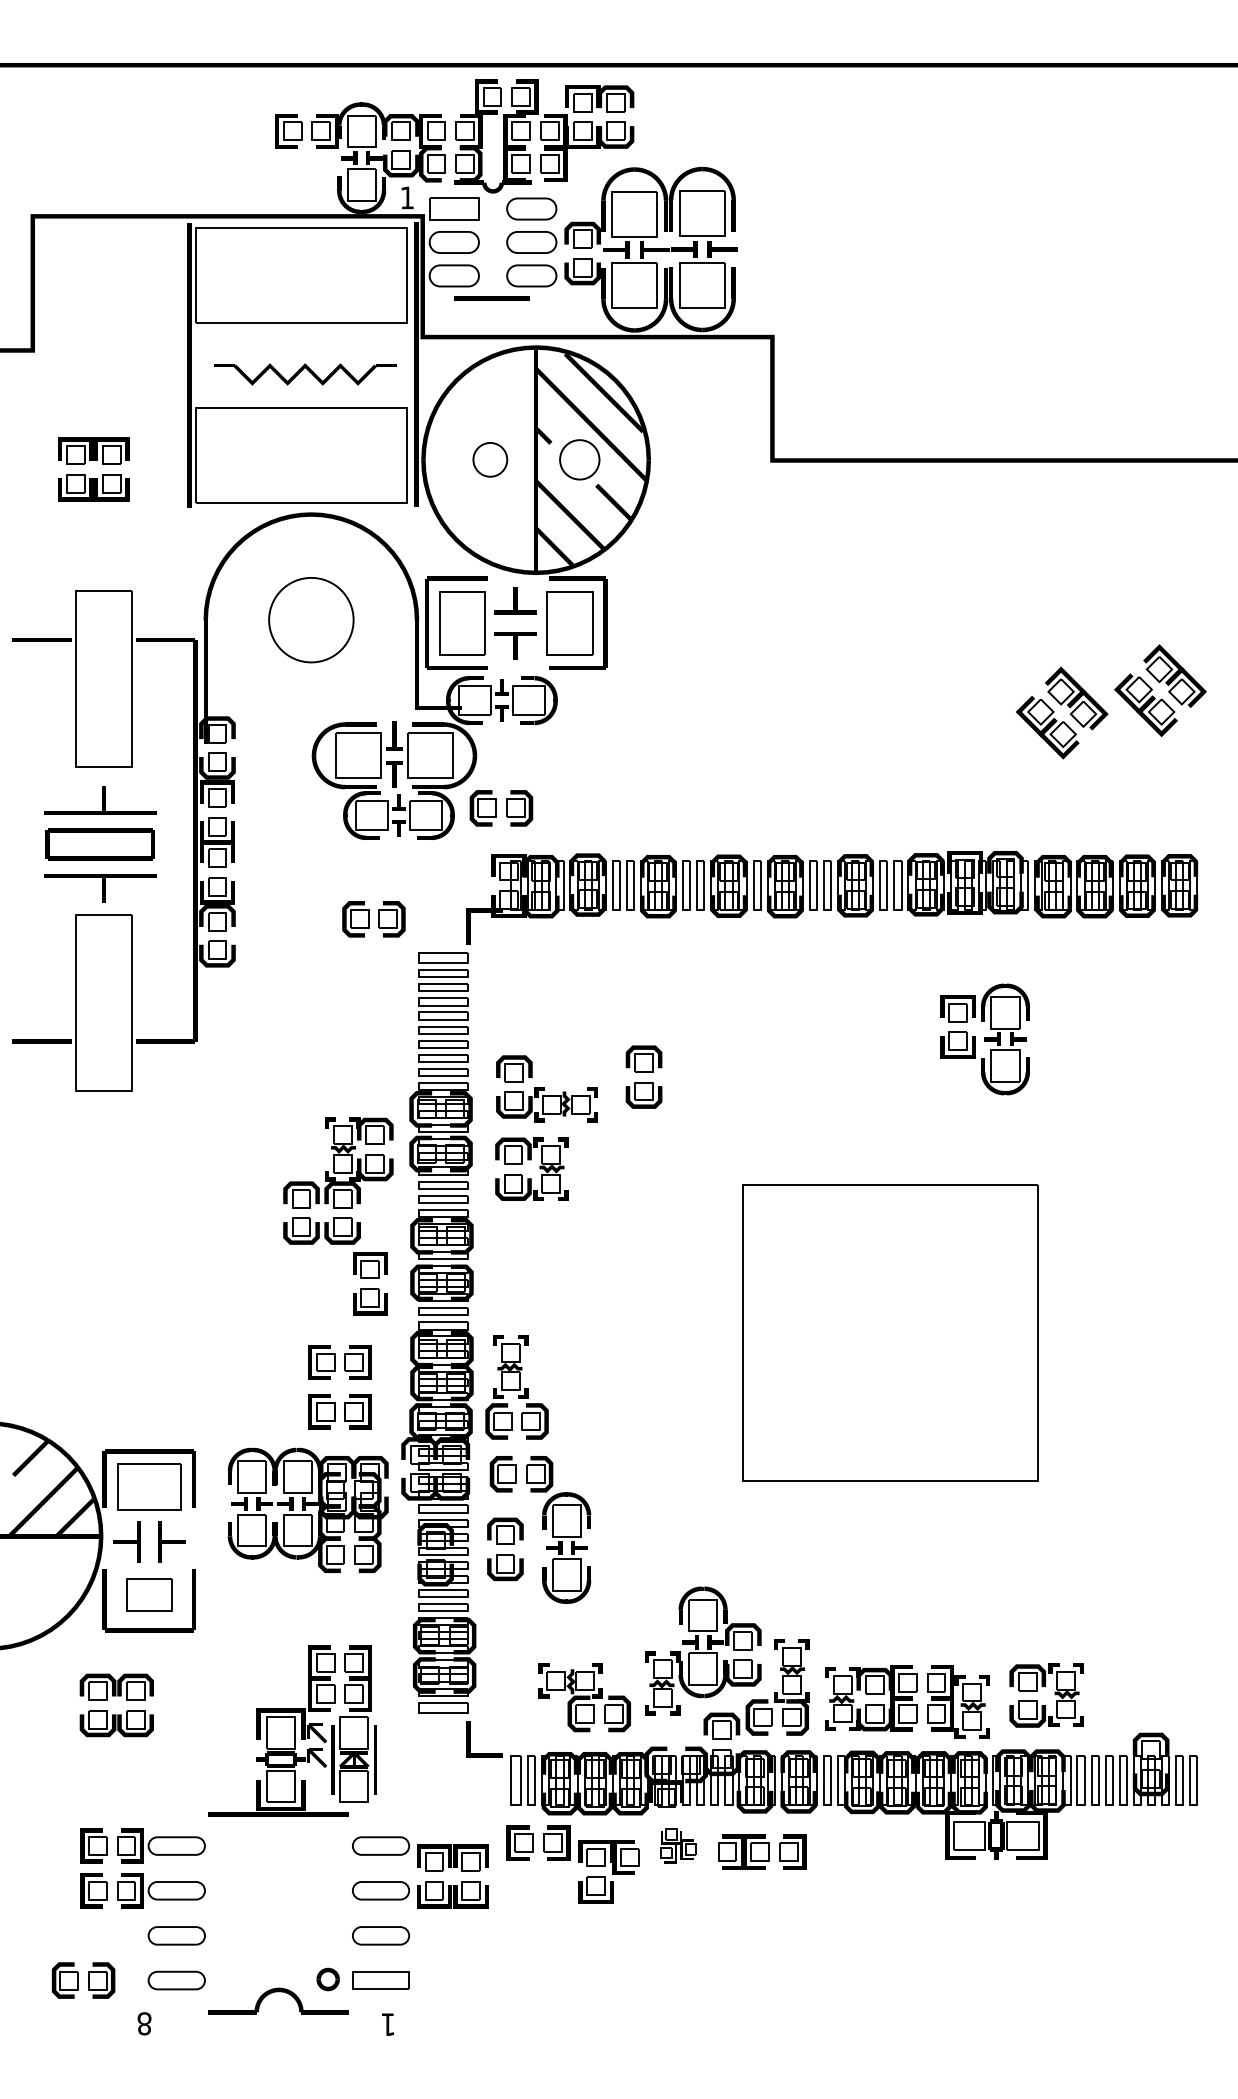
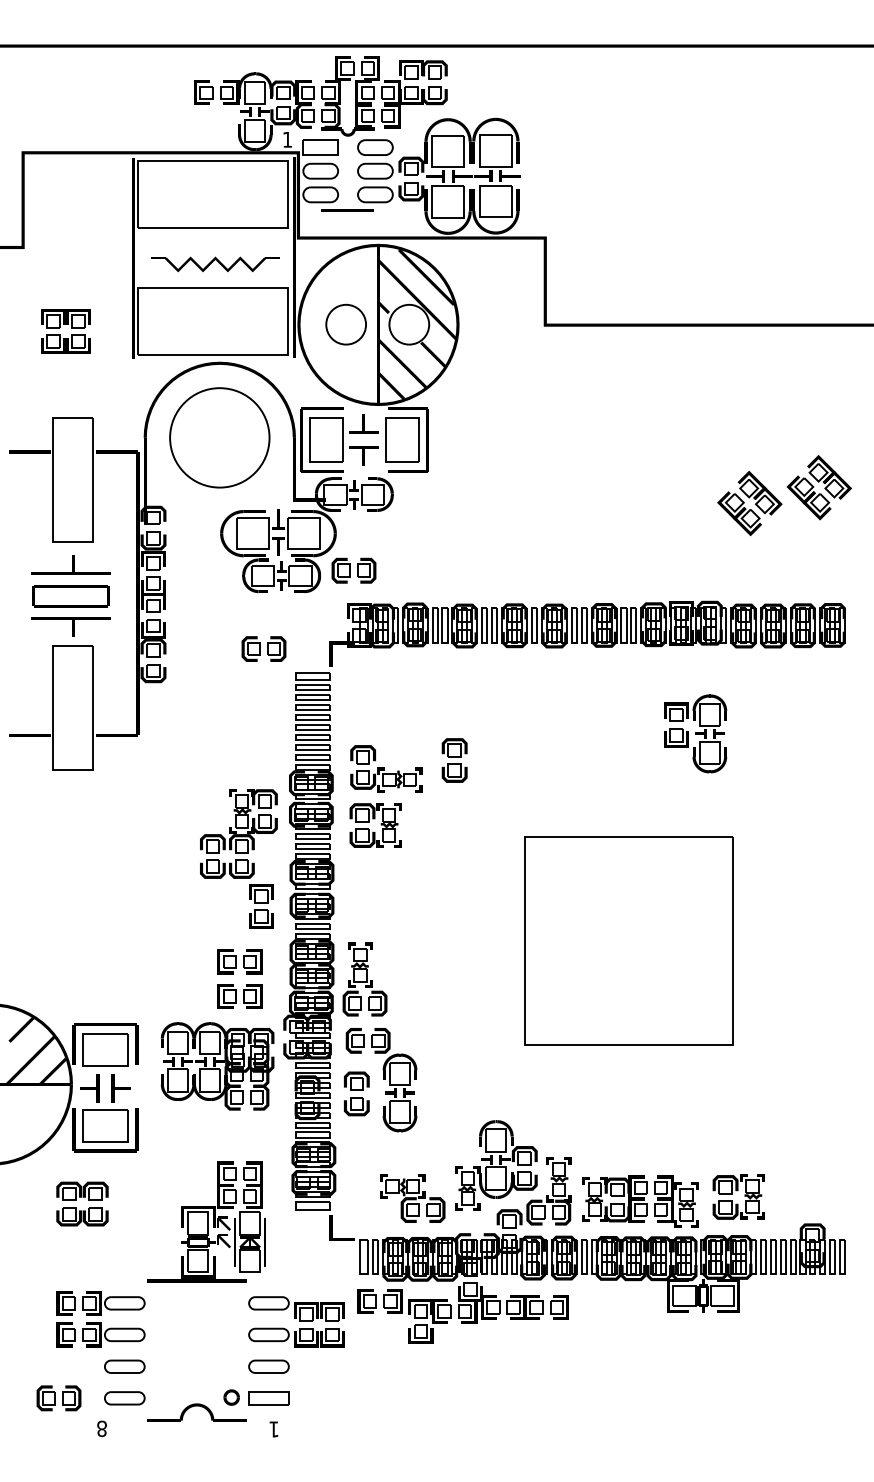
circle: (490, 459) -> (346, 324), size x1.67
circle: (579, 459) -> (409, 324), size x1.43
circle: (310, 619) -> (219, 437), size x1.67
part: (149, 1594) -> (105, 1125), size x1.43
part: (678, 1845) -> (479, 1302), size x1.67

